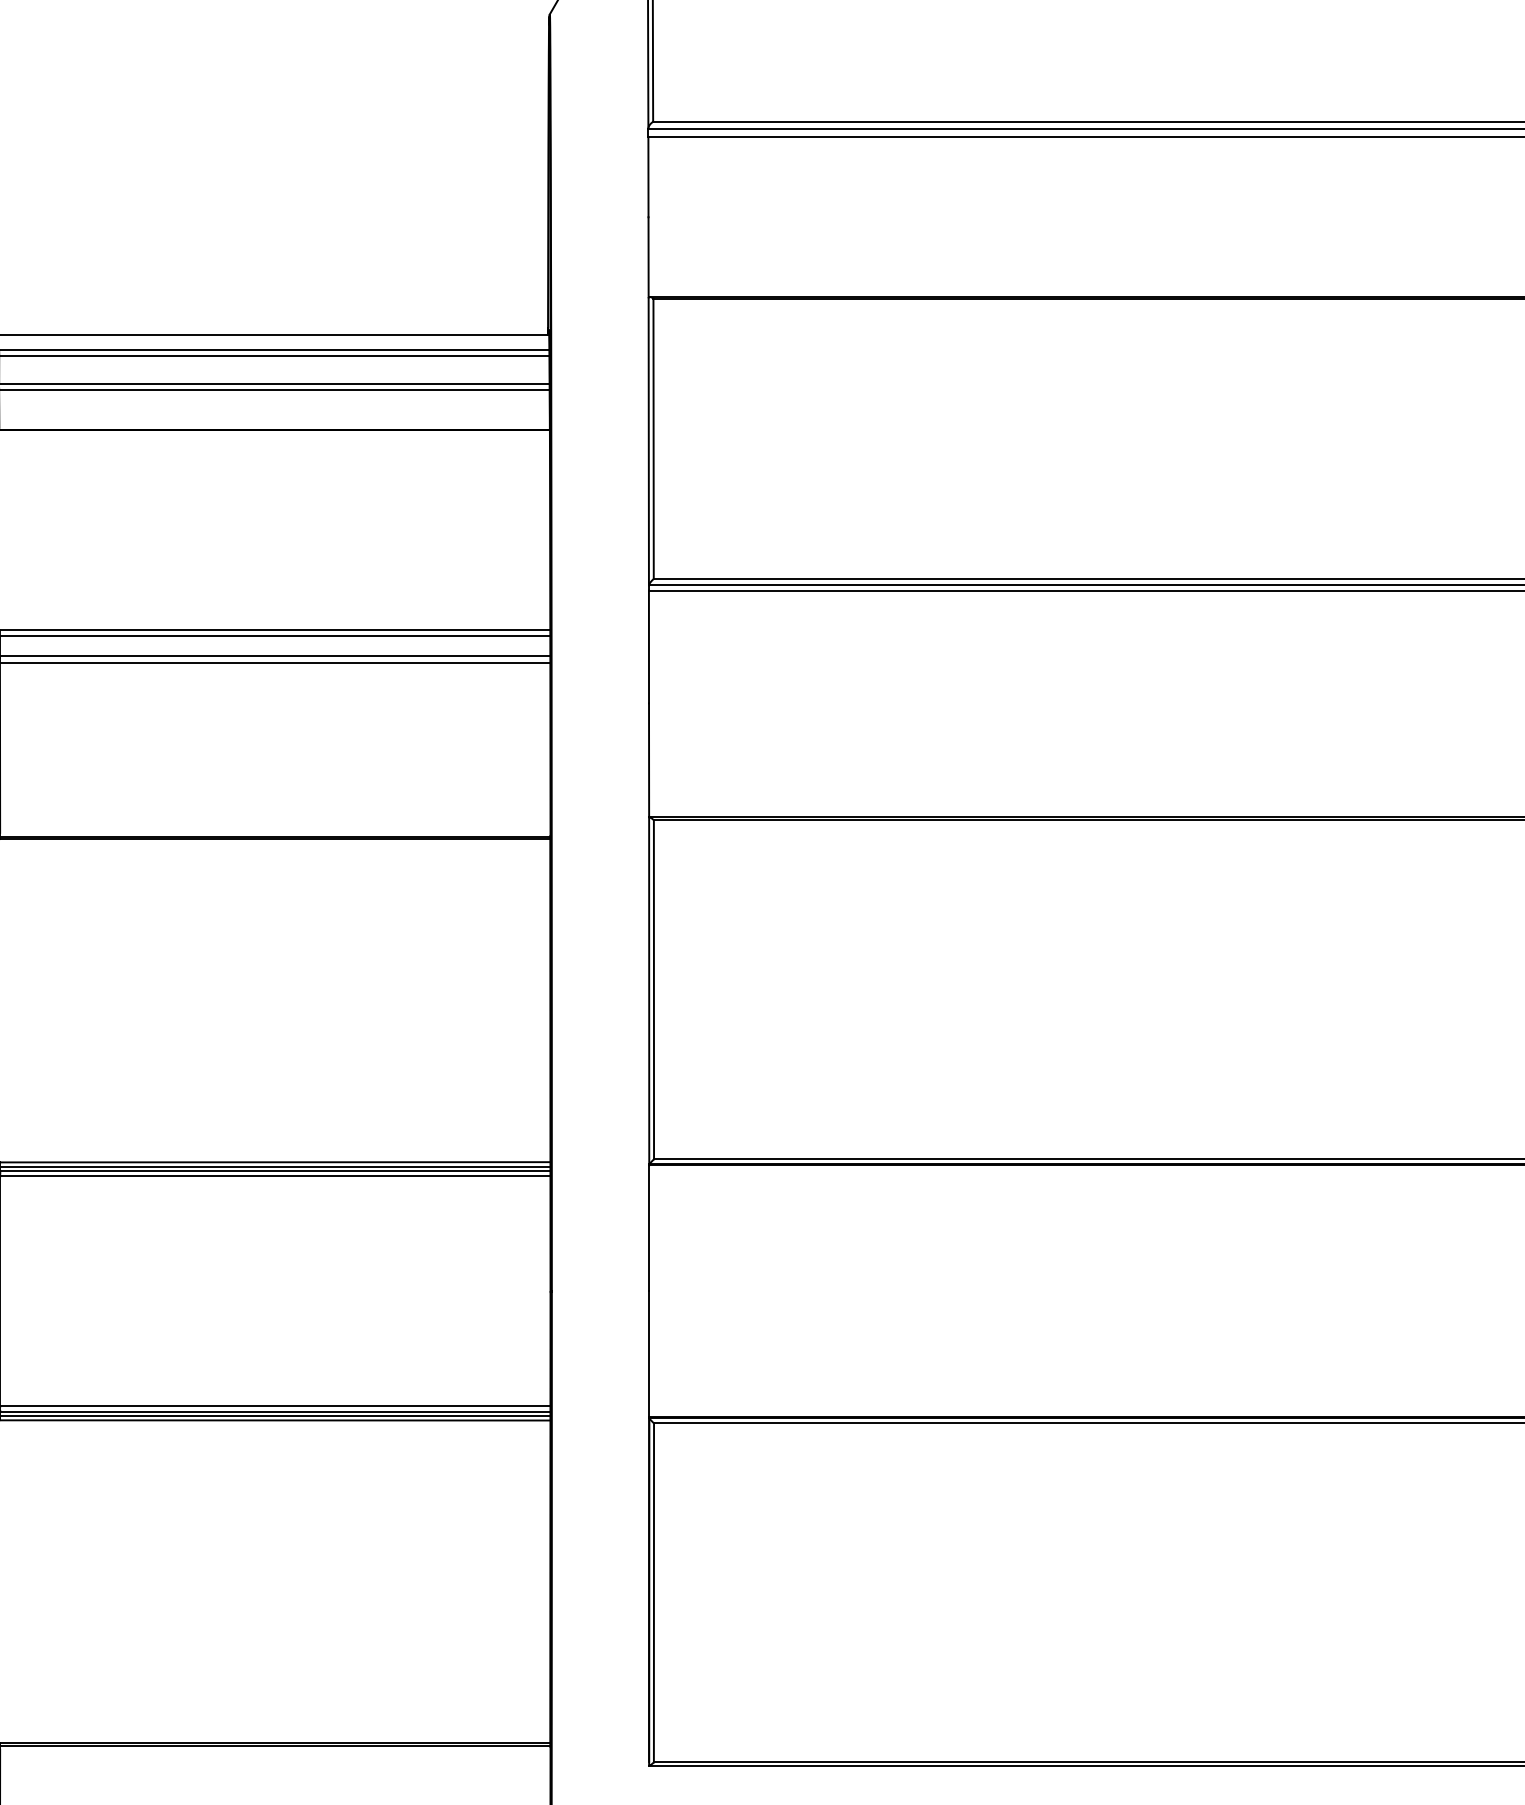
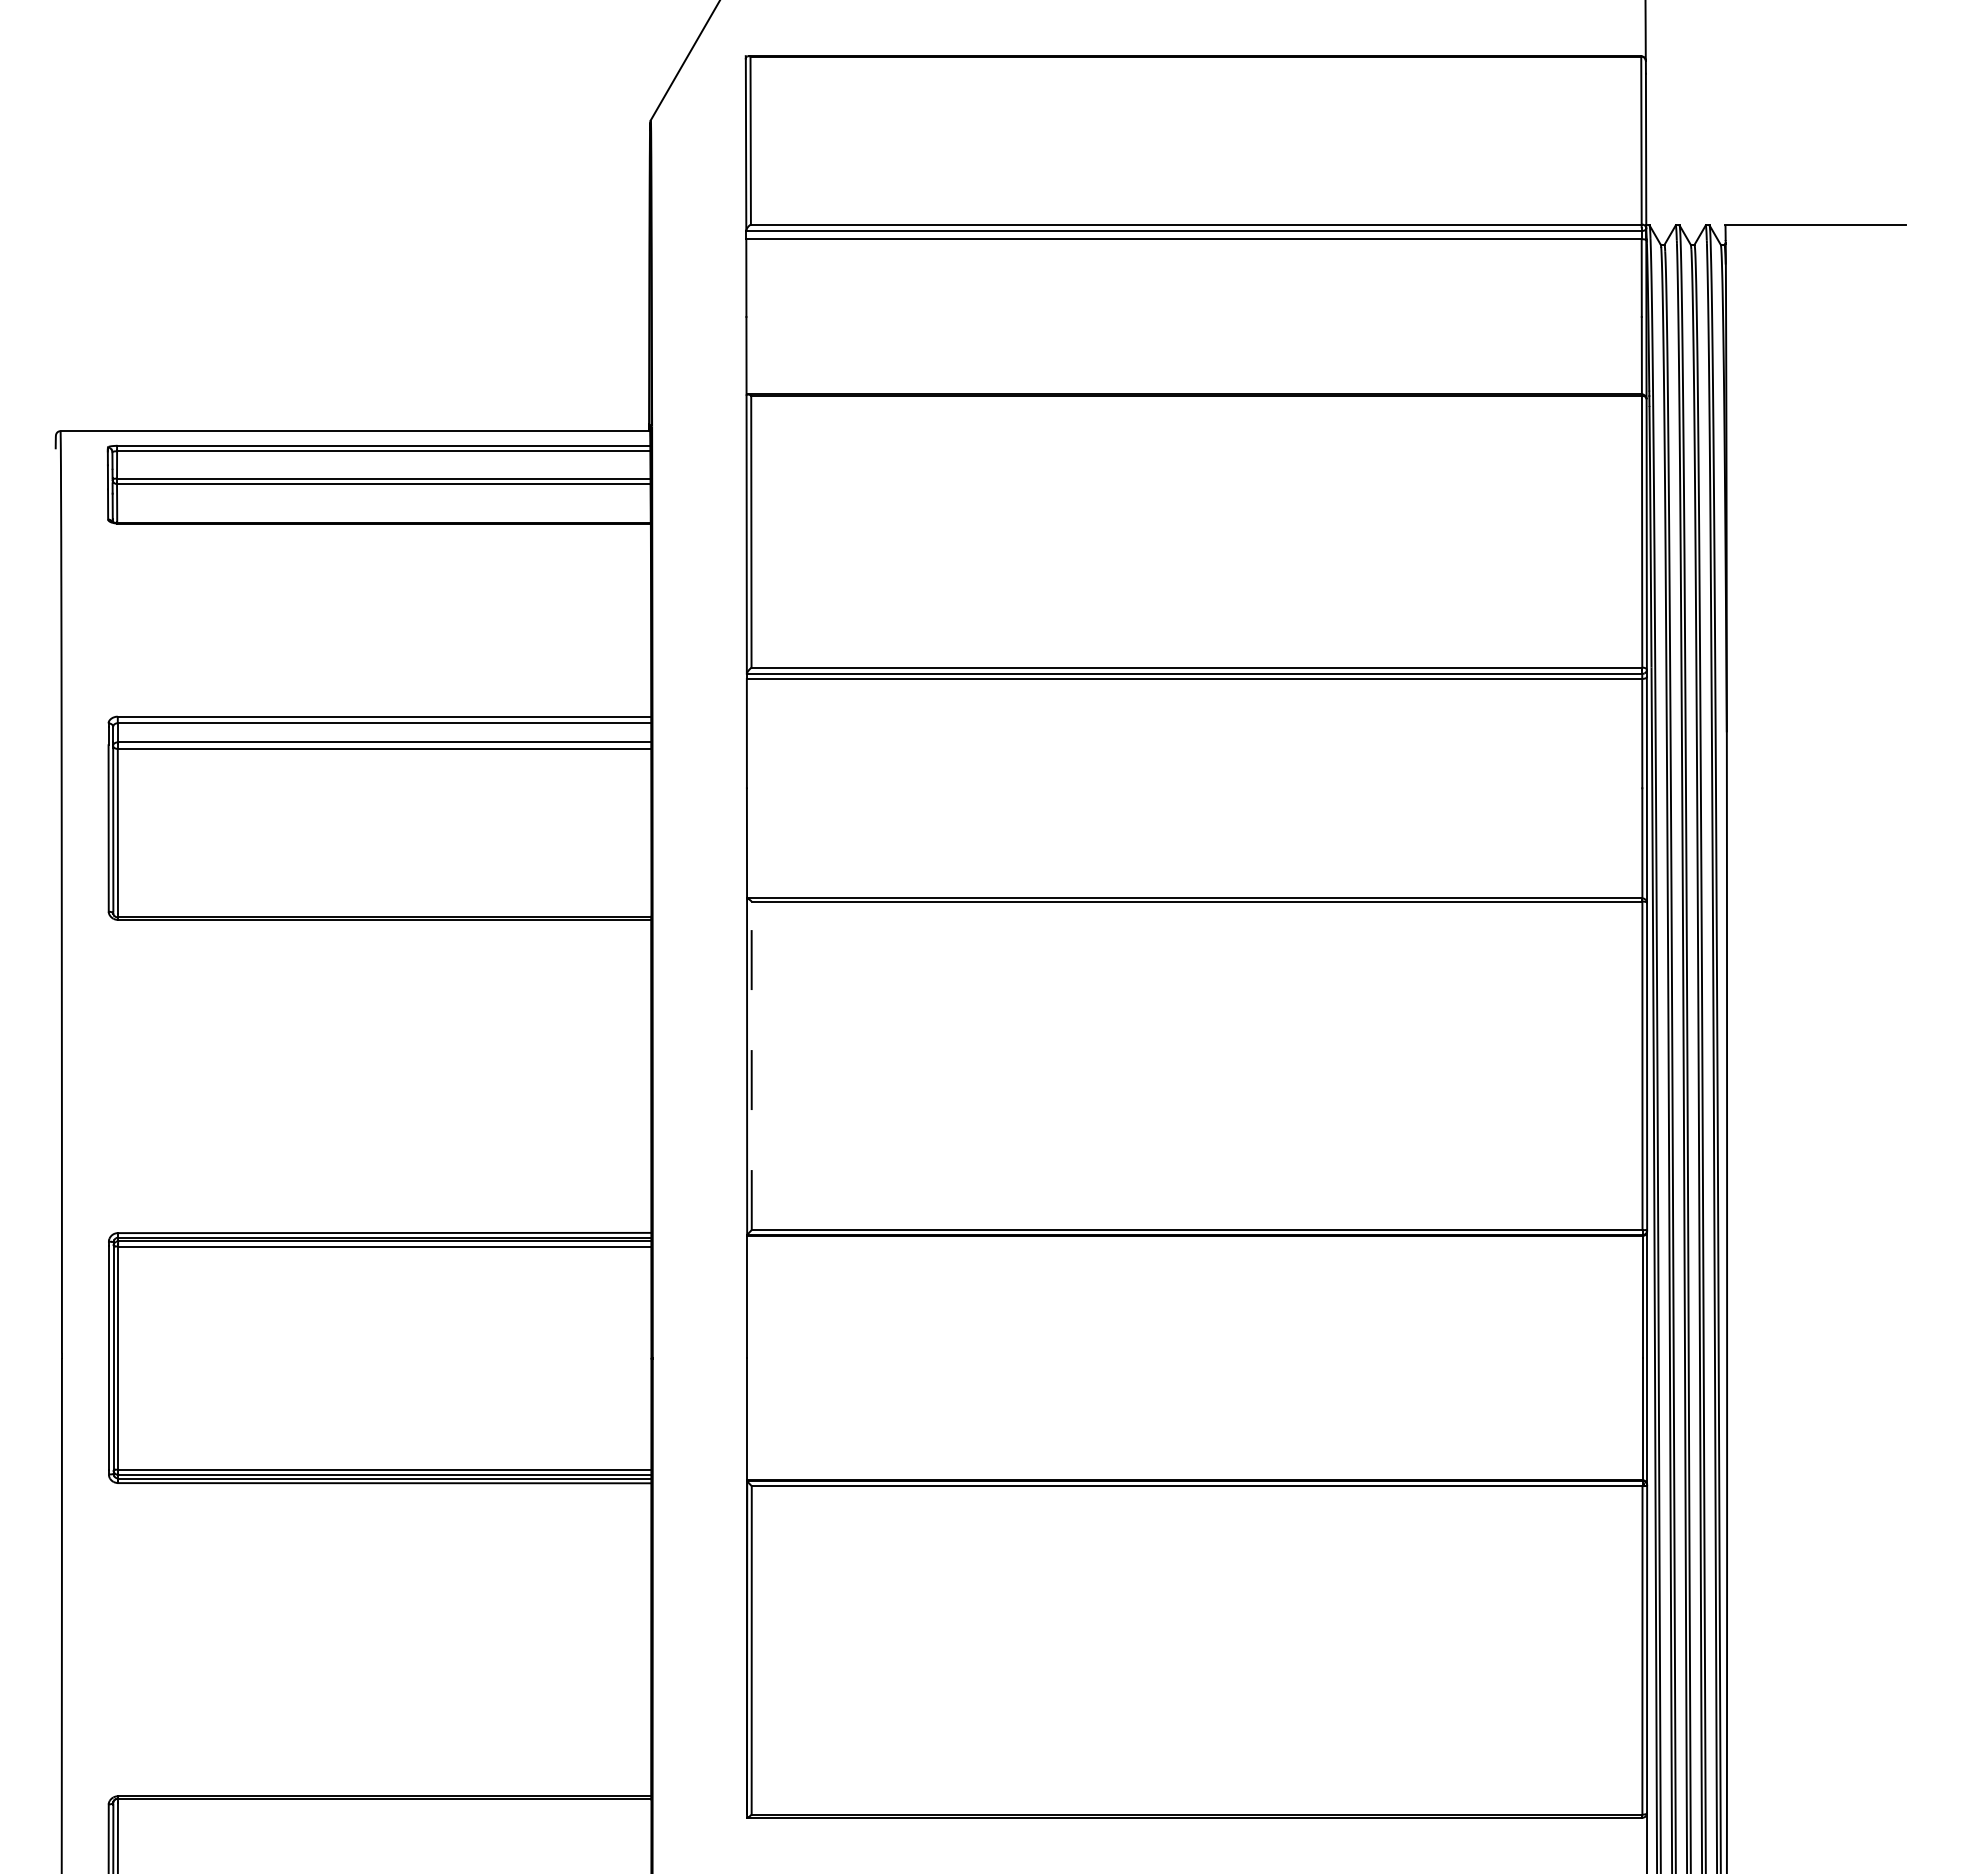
line: (653, 989) -> (751, 1065), solid -> dashed

